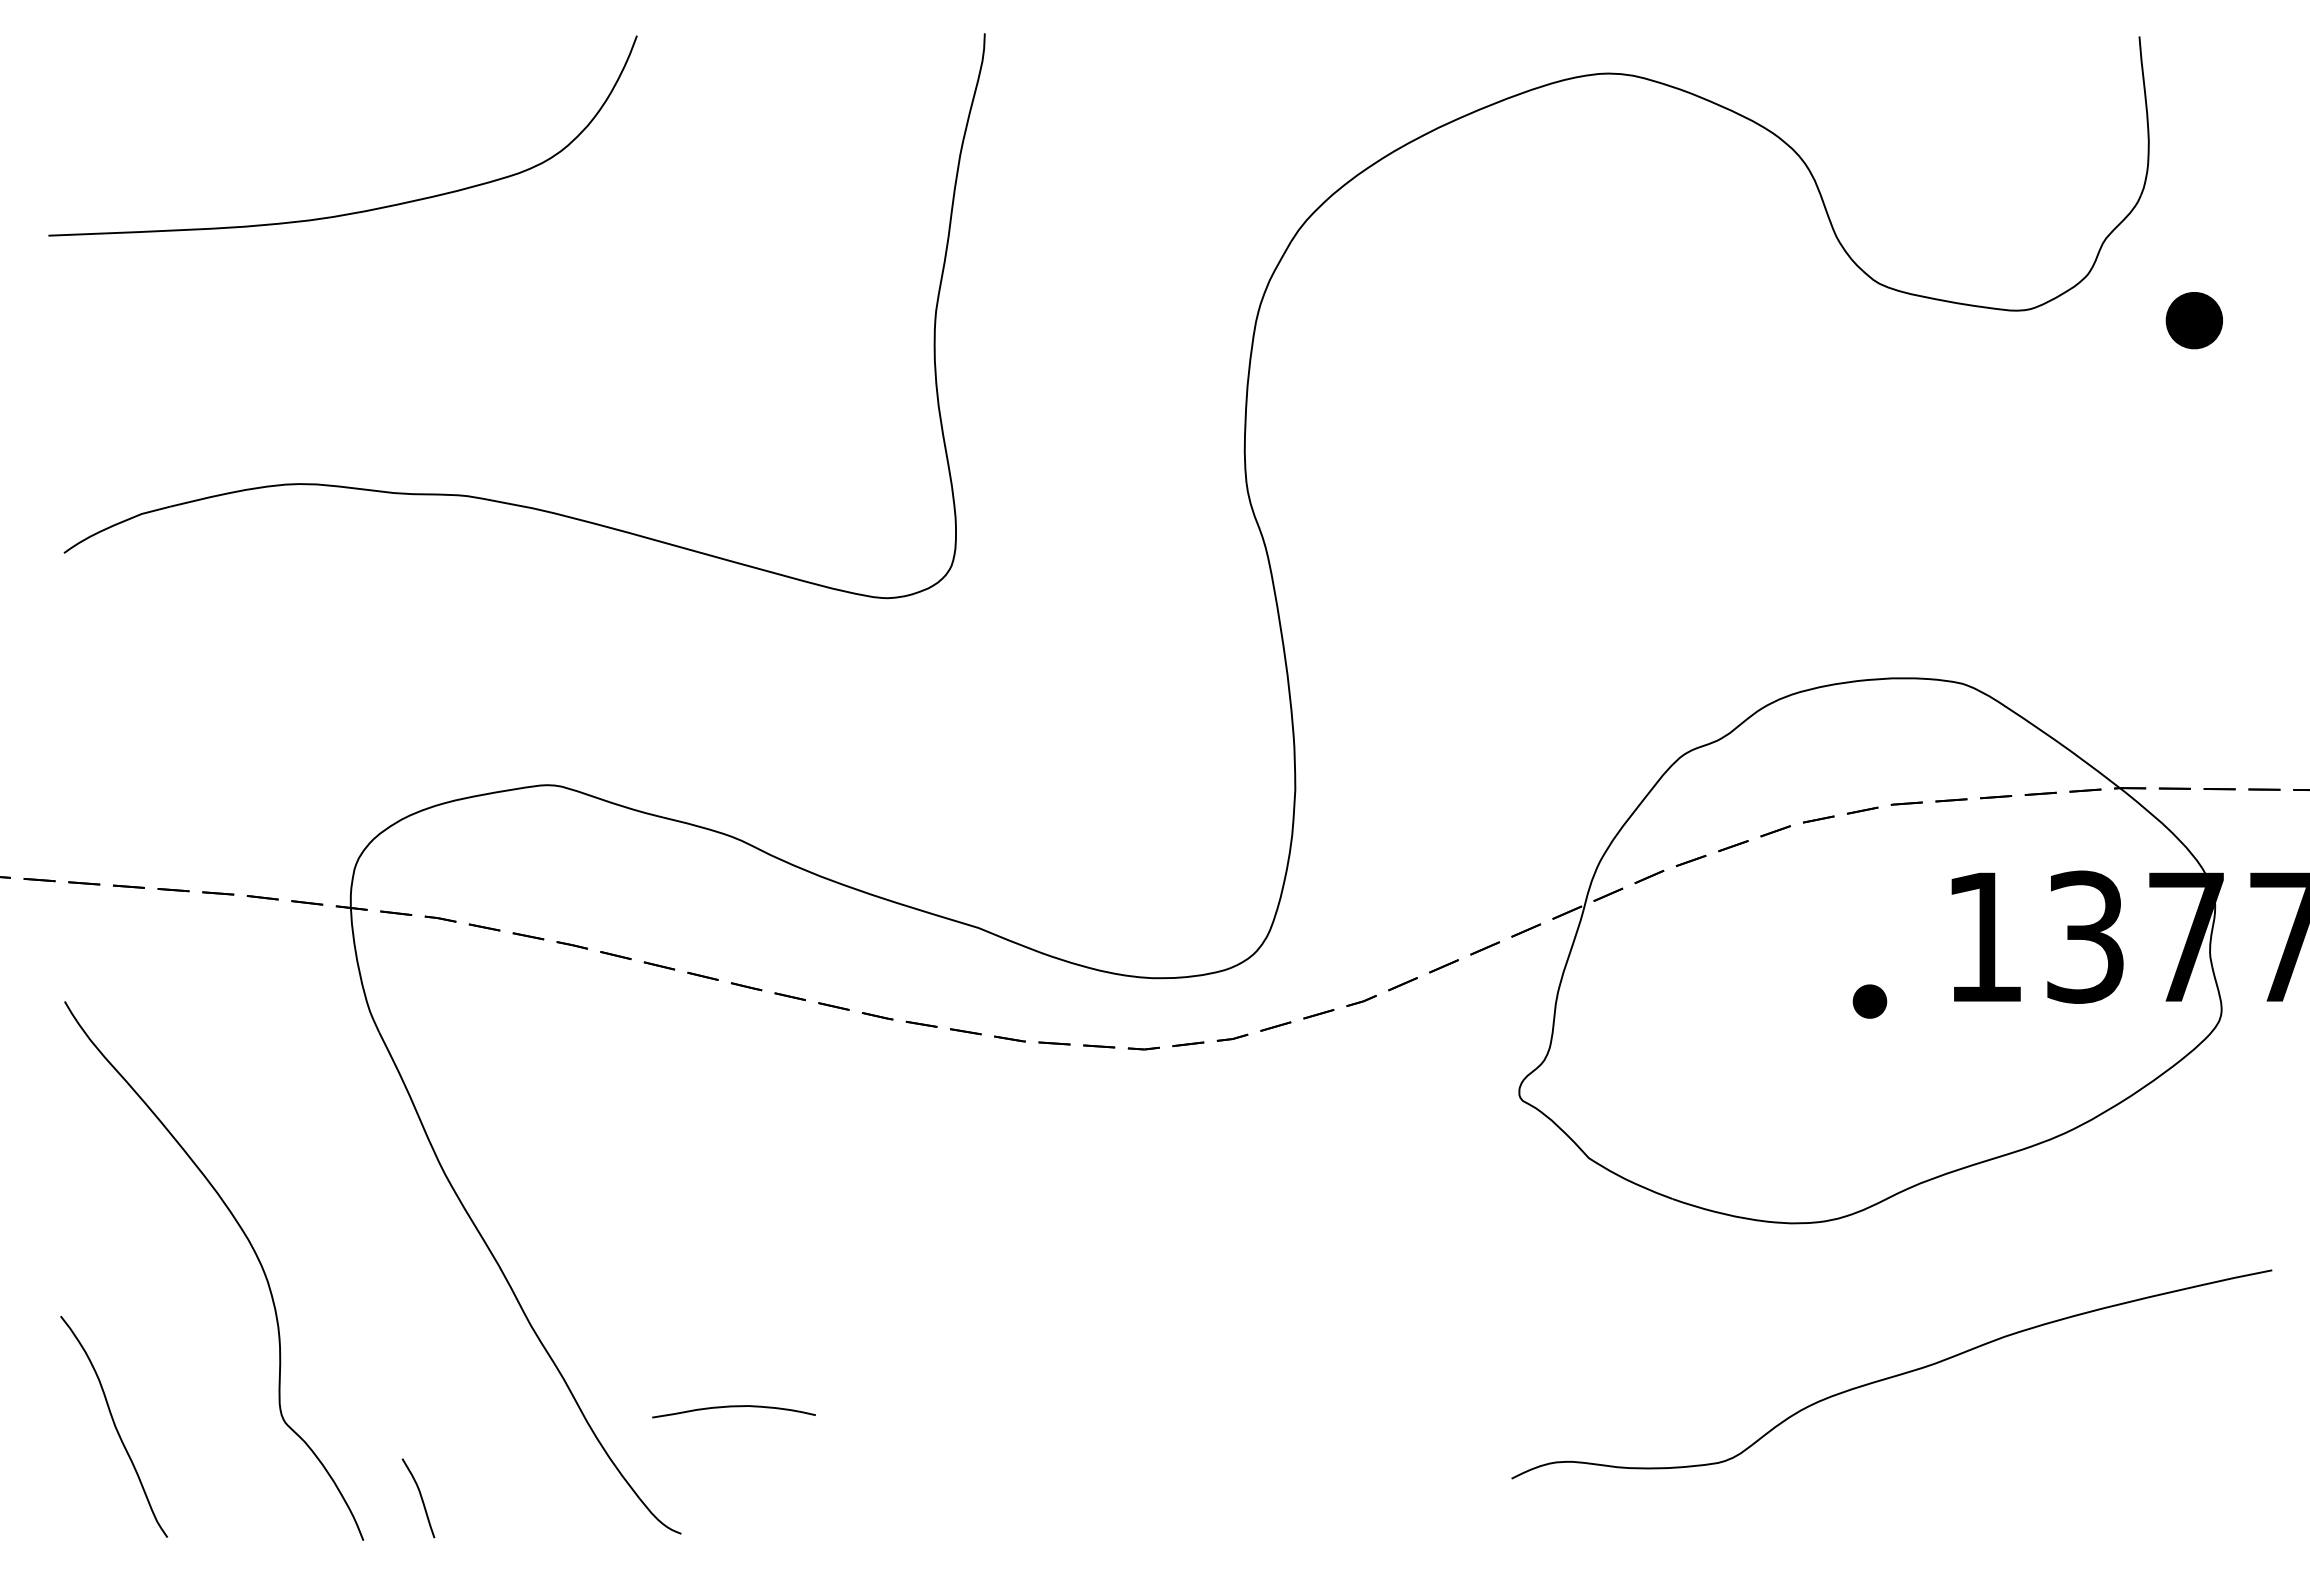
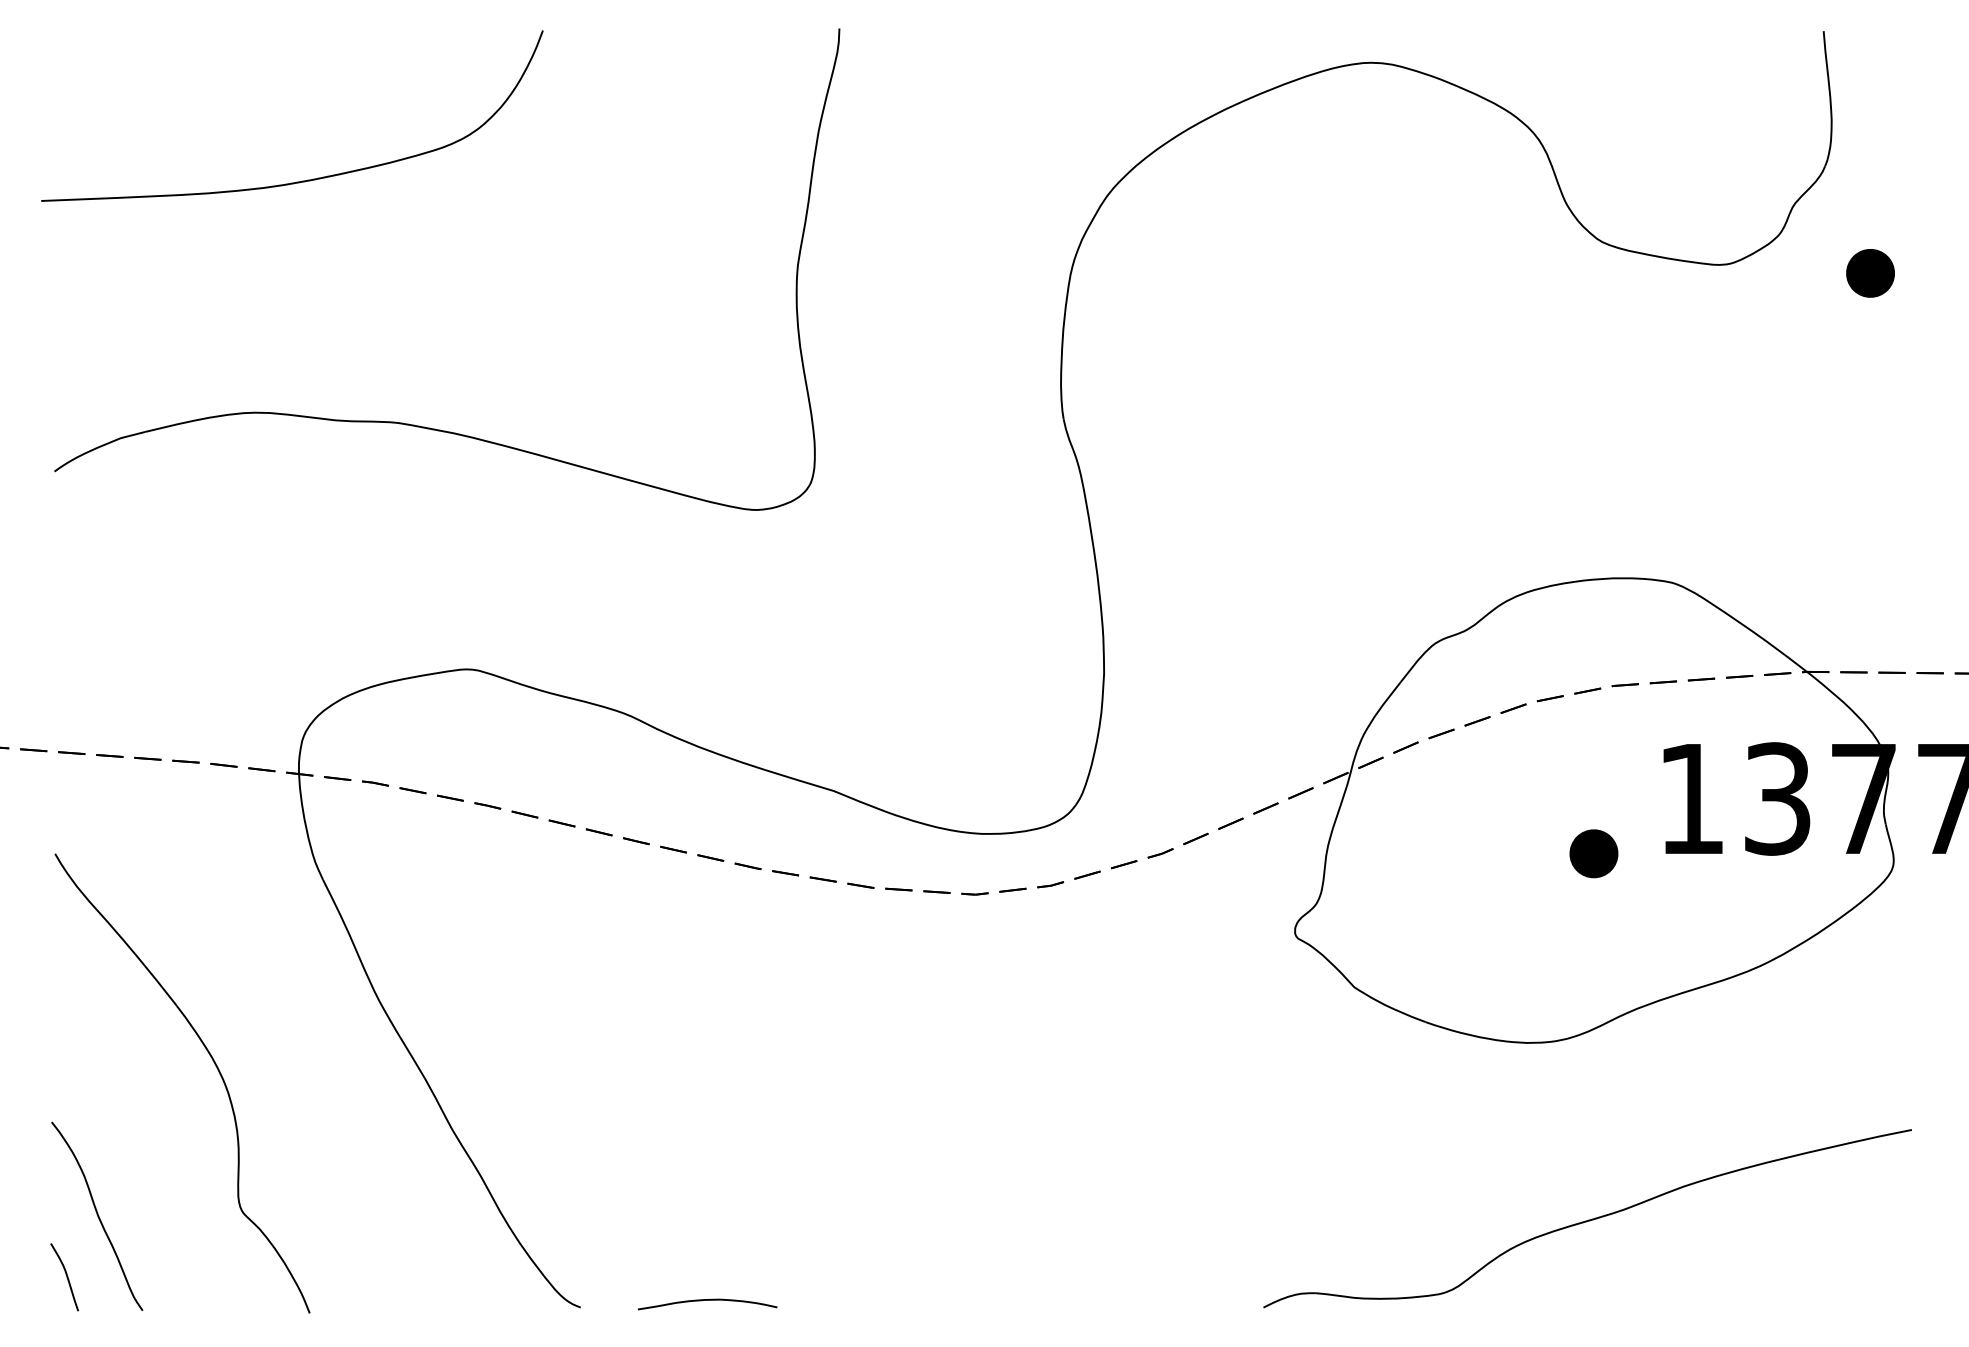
part: (1869, 1001) -> (1593, 853), size x1.67
part: (1891, 1374) -> (1587, 1218), moved
curve: (733, 1407) -> (707, 1300), moved
curve: (420, 1498) -> (66, 1277), moved

